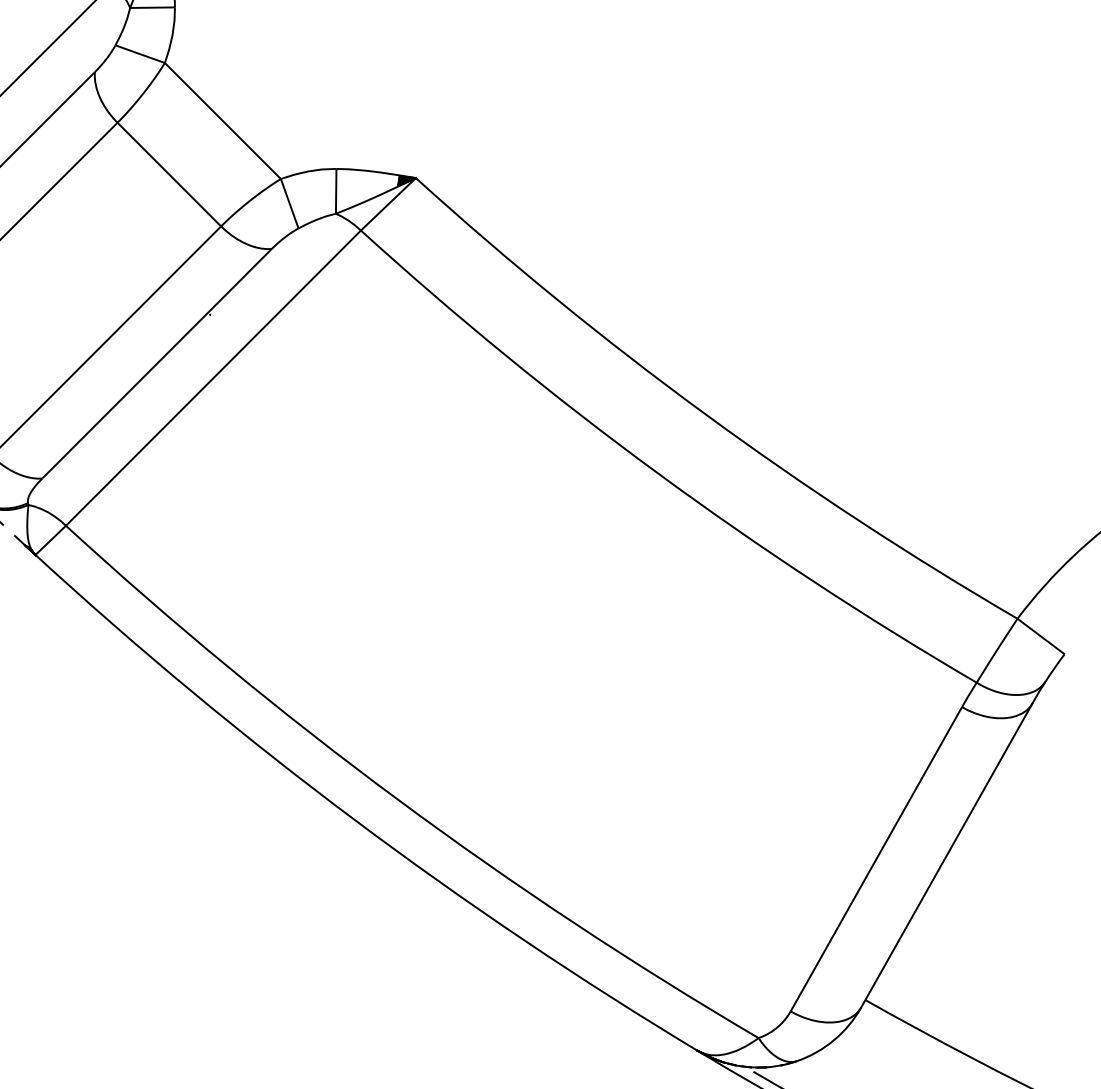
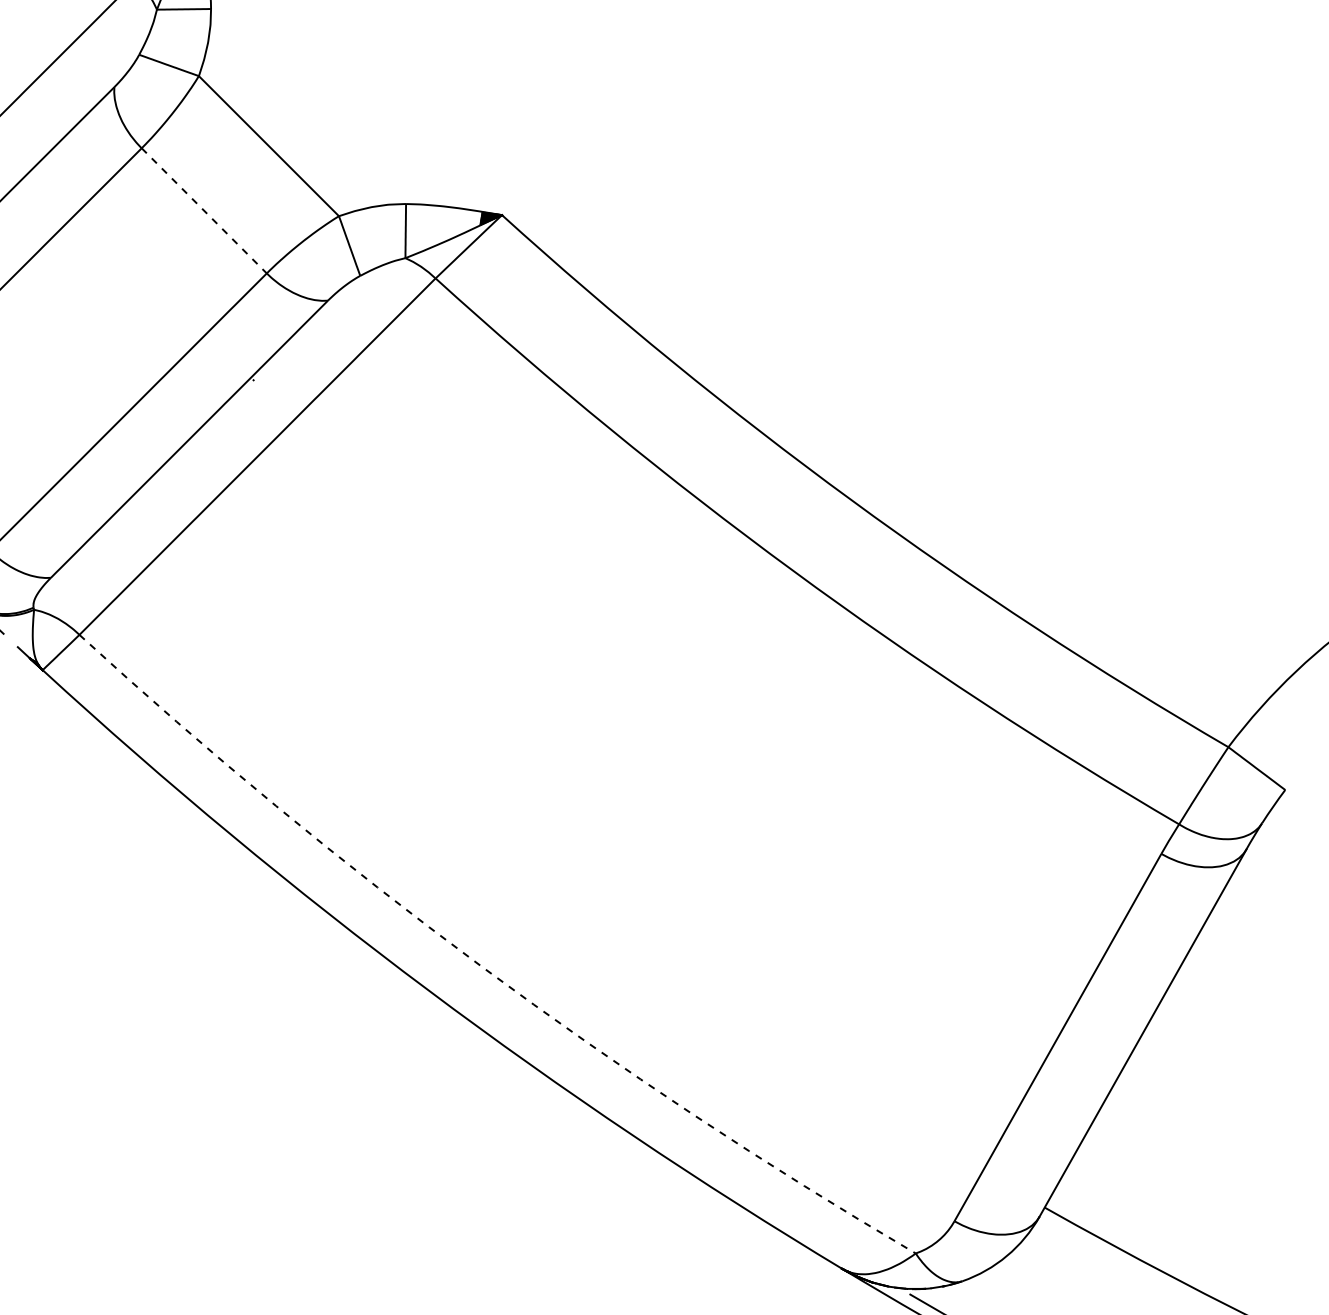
line: (169, 175) -> (204, 211), solid -> dashed
arc: (398, 800) -> (481, 966), solid -> dashed

